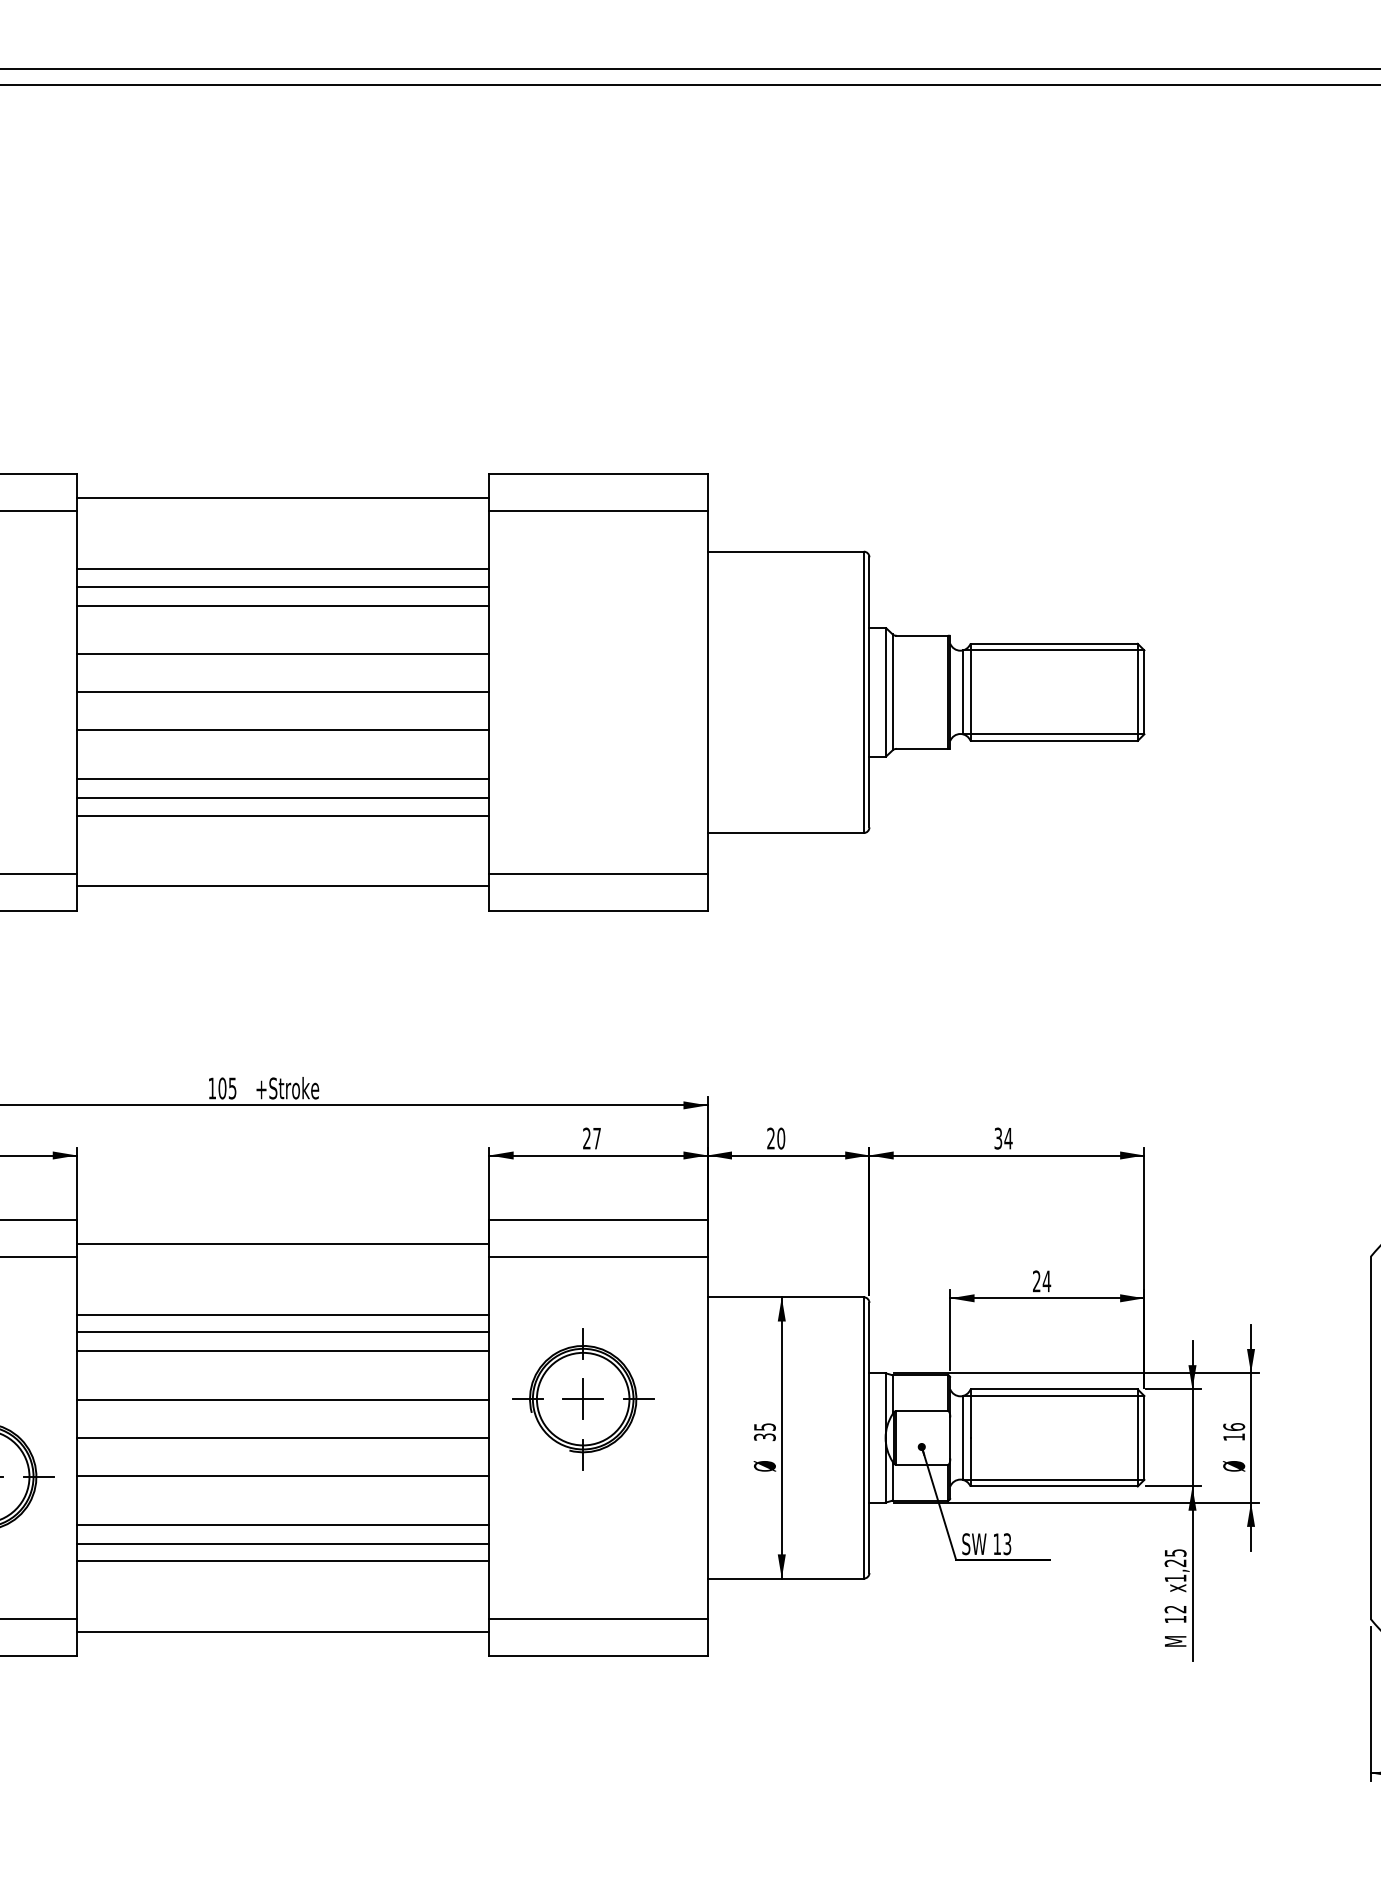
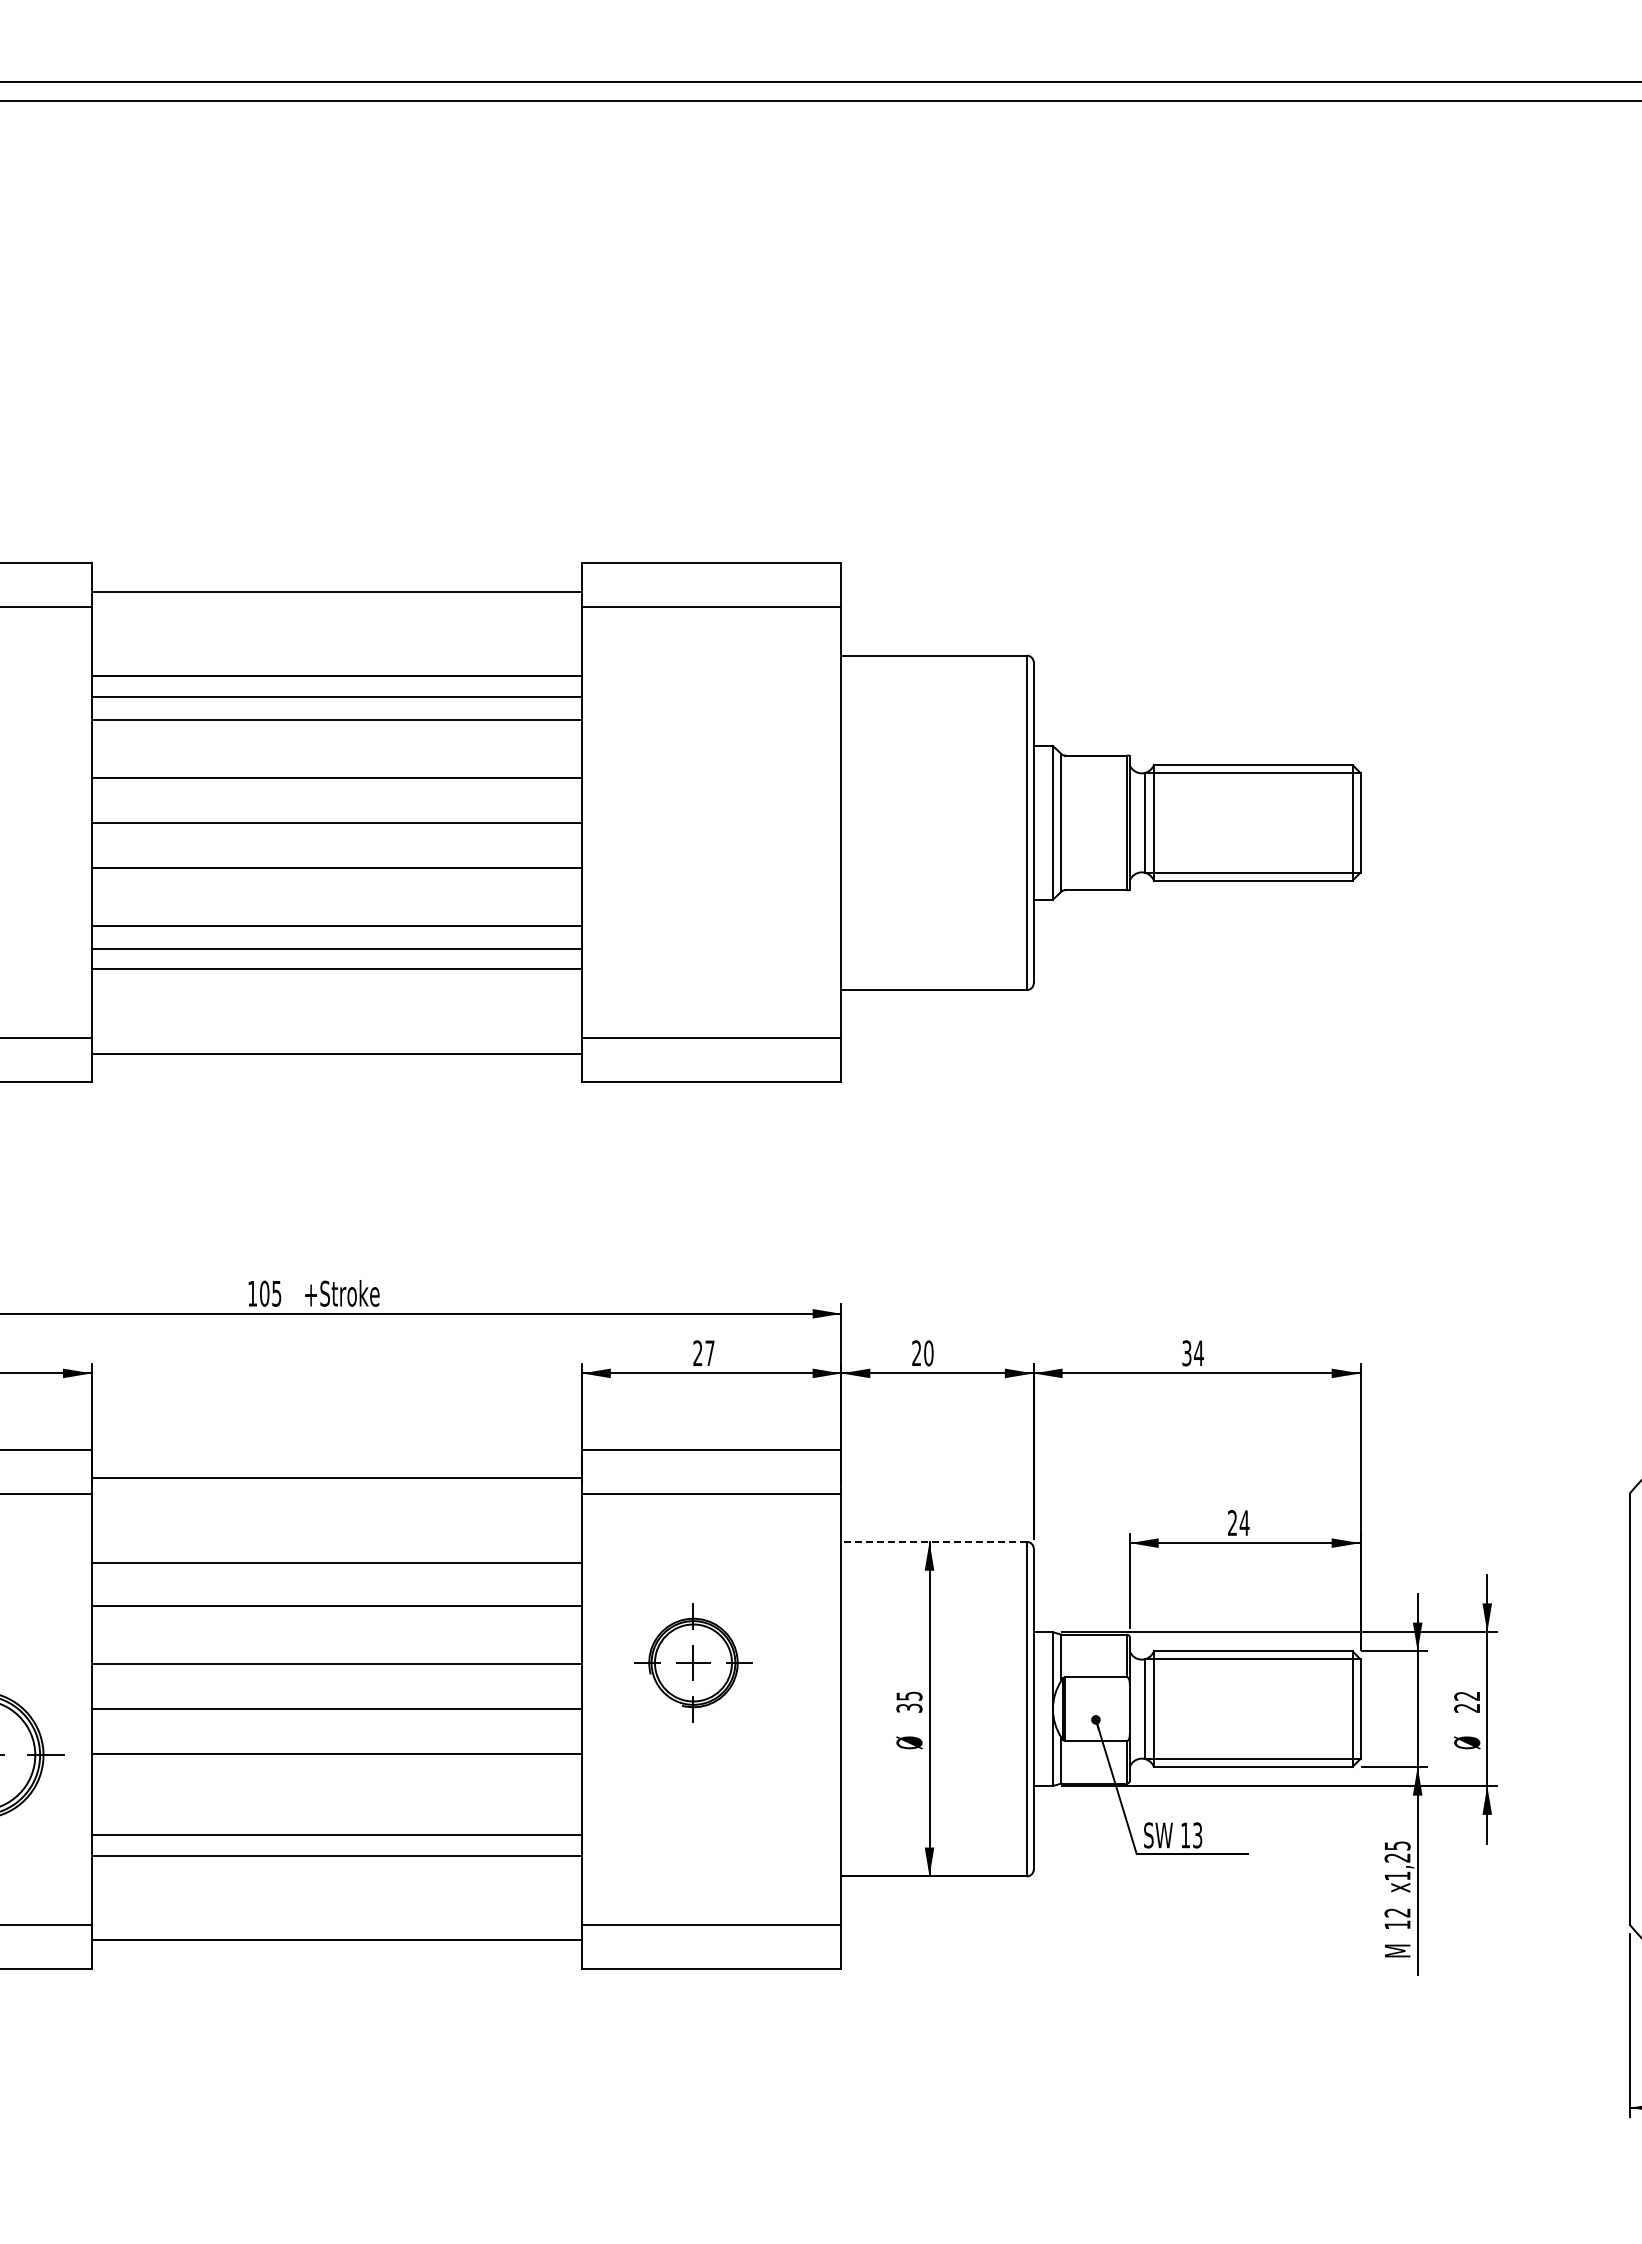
line: (785, 1296) -> (934, 1541), solid -> dashed
line: (282, 1332) -> (336, 1583), removed
part: (583, 1398) -> (693, 1662), size x0.7
text: (1234, 1431) -> (1467, 1701), 16 -> 22
line: (282, 1524) -> (336, 1812), removed

